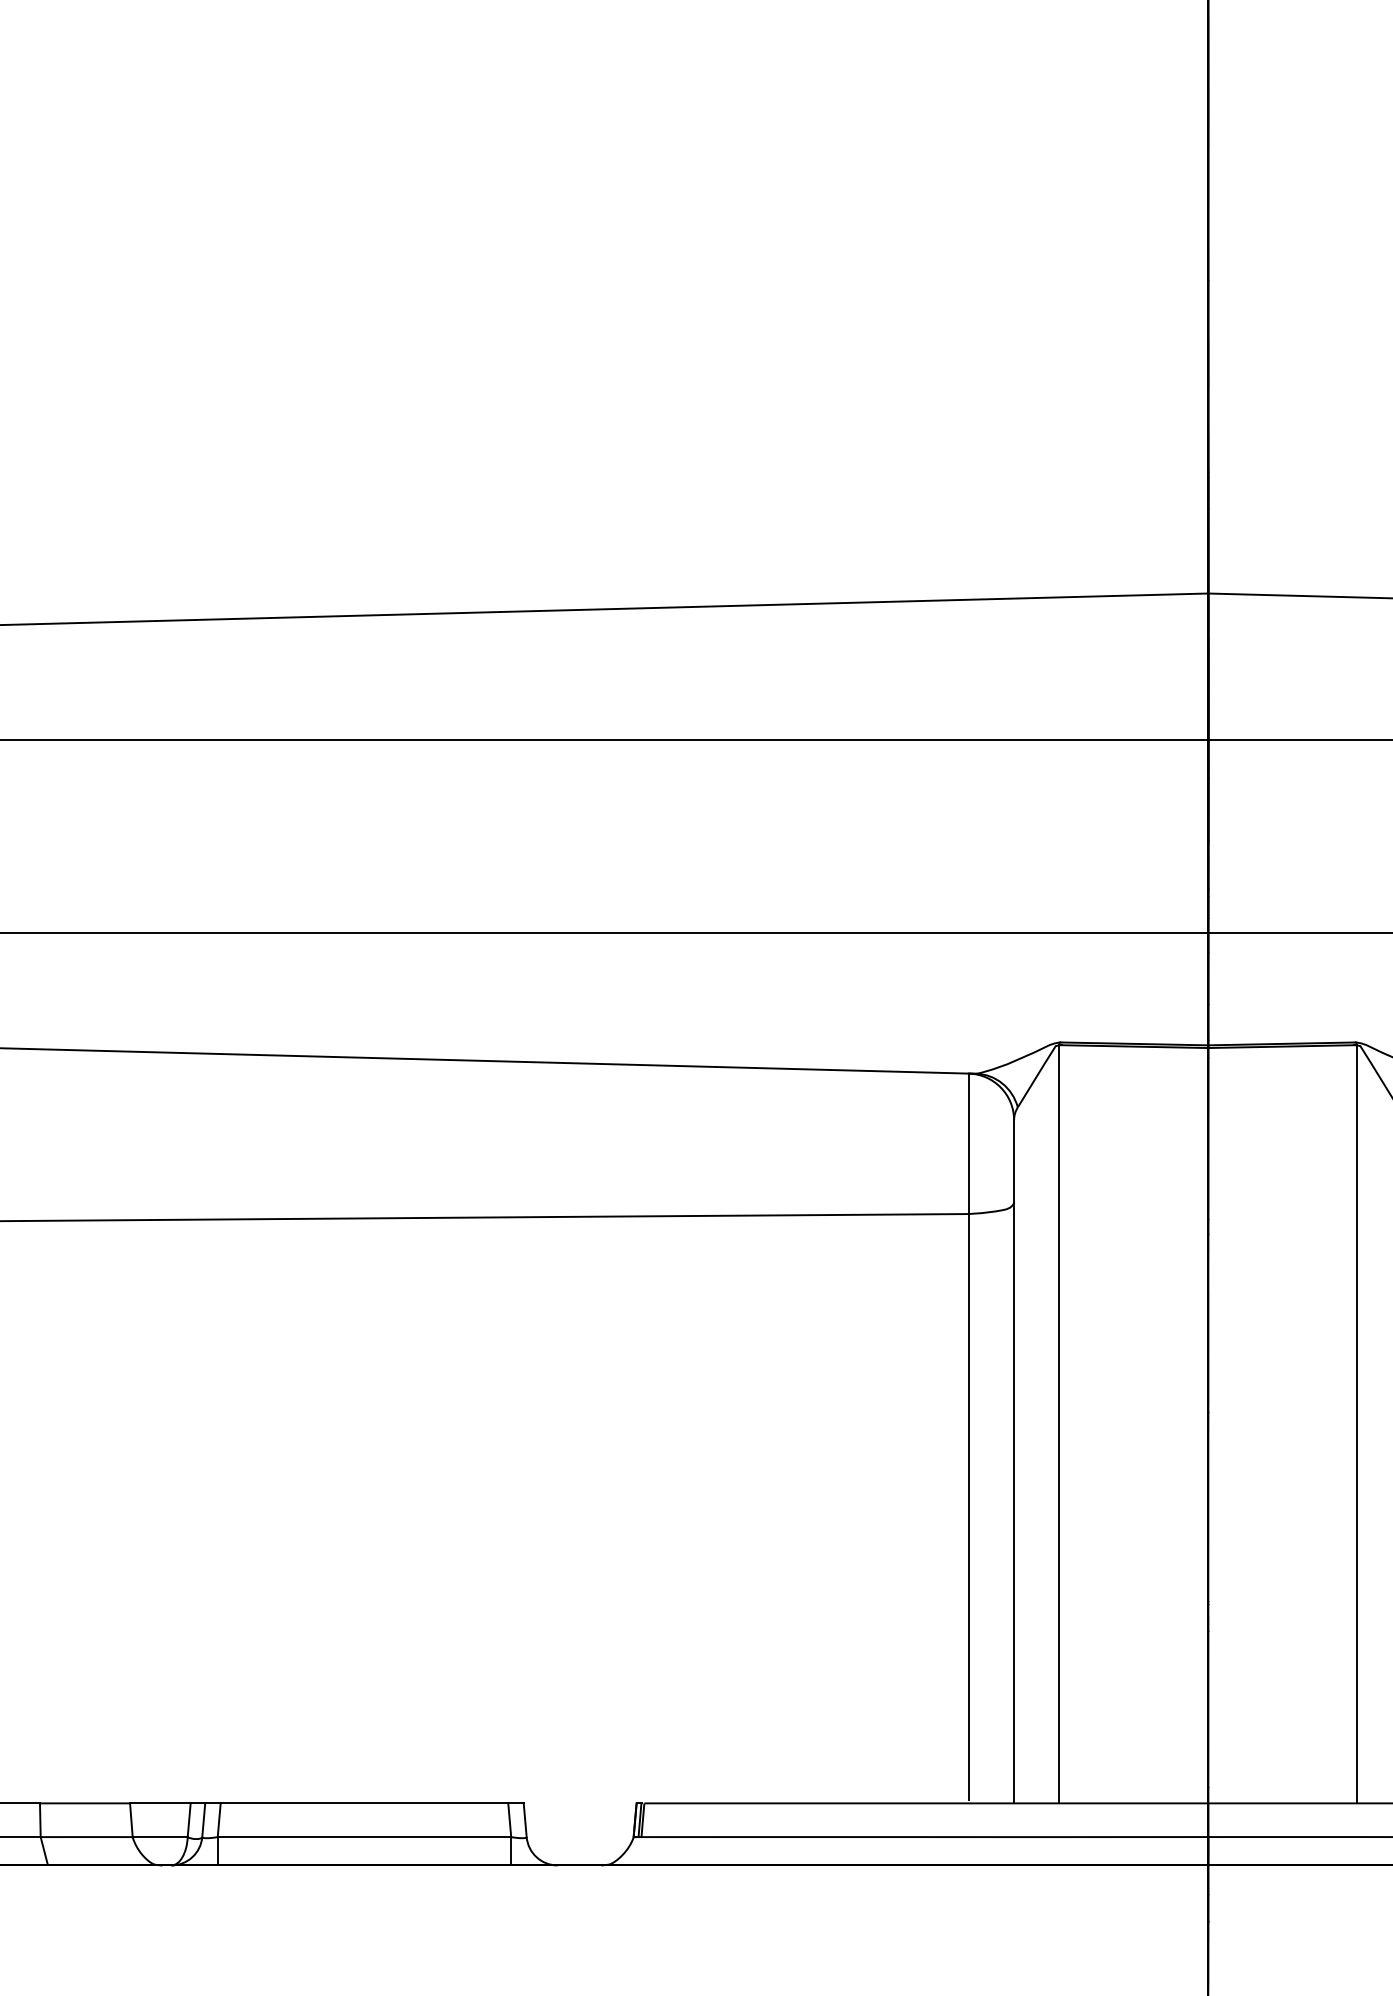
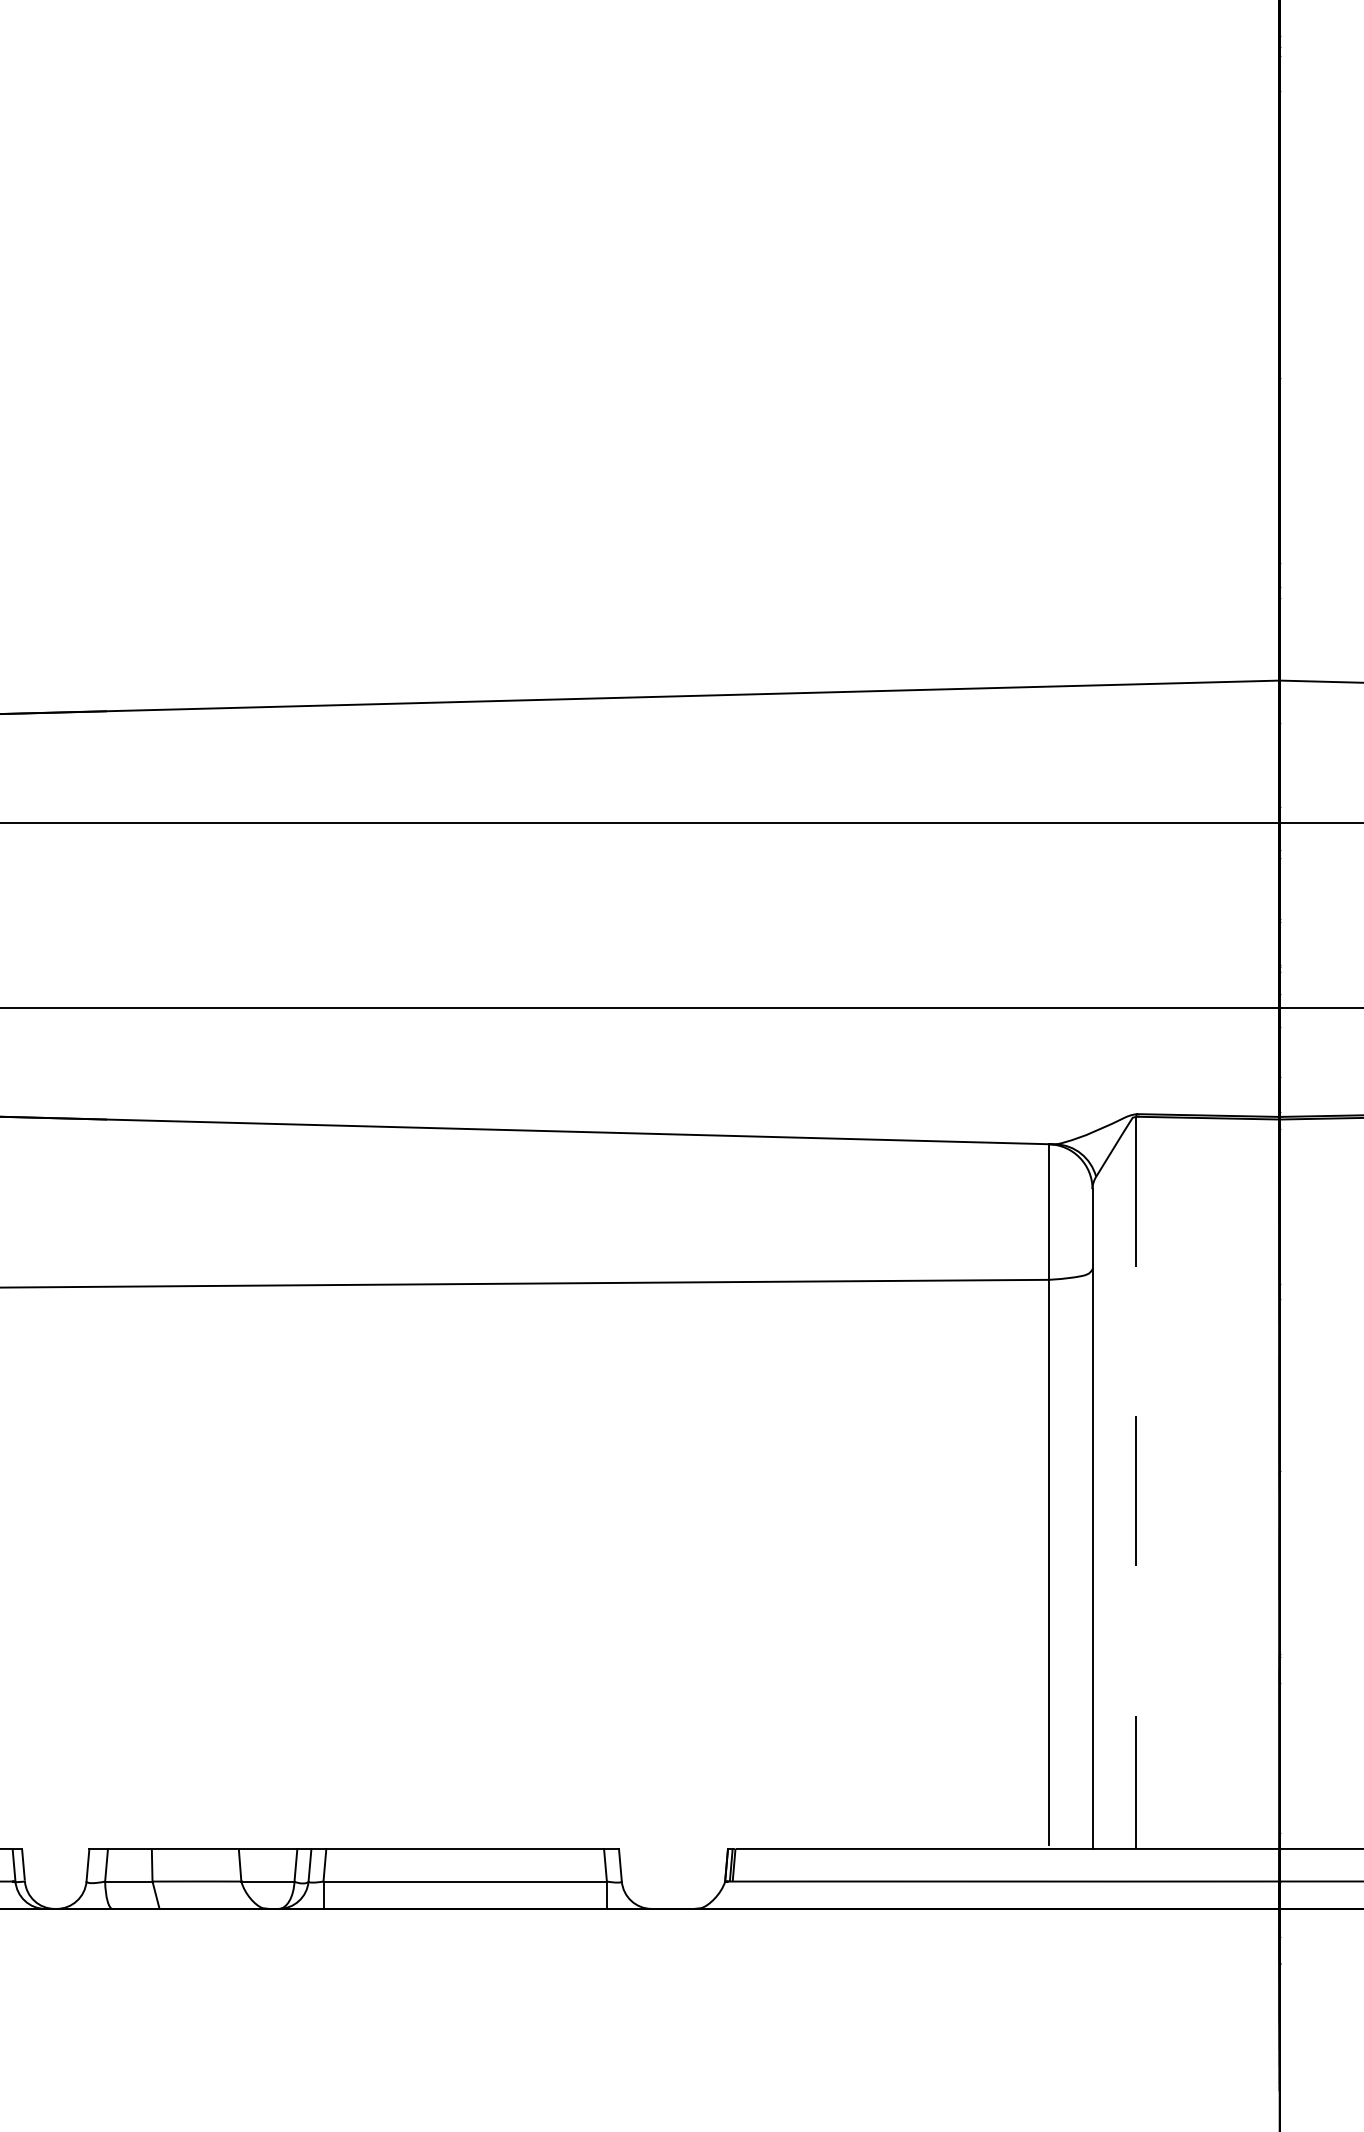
line: (1059, 1424) -> (1136, 1483), solid -> dashed

